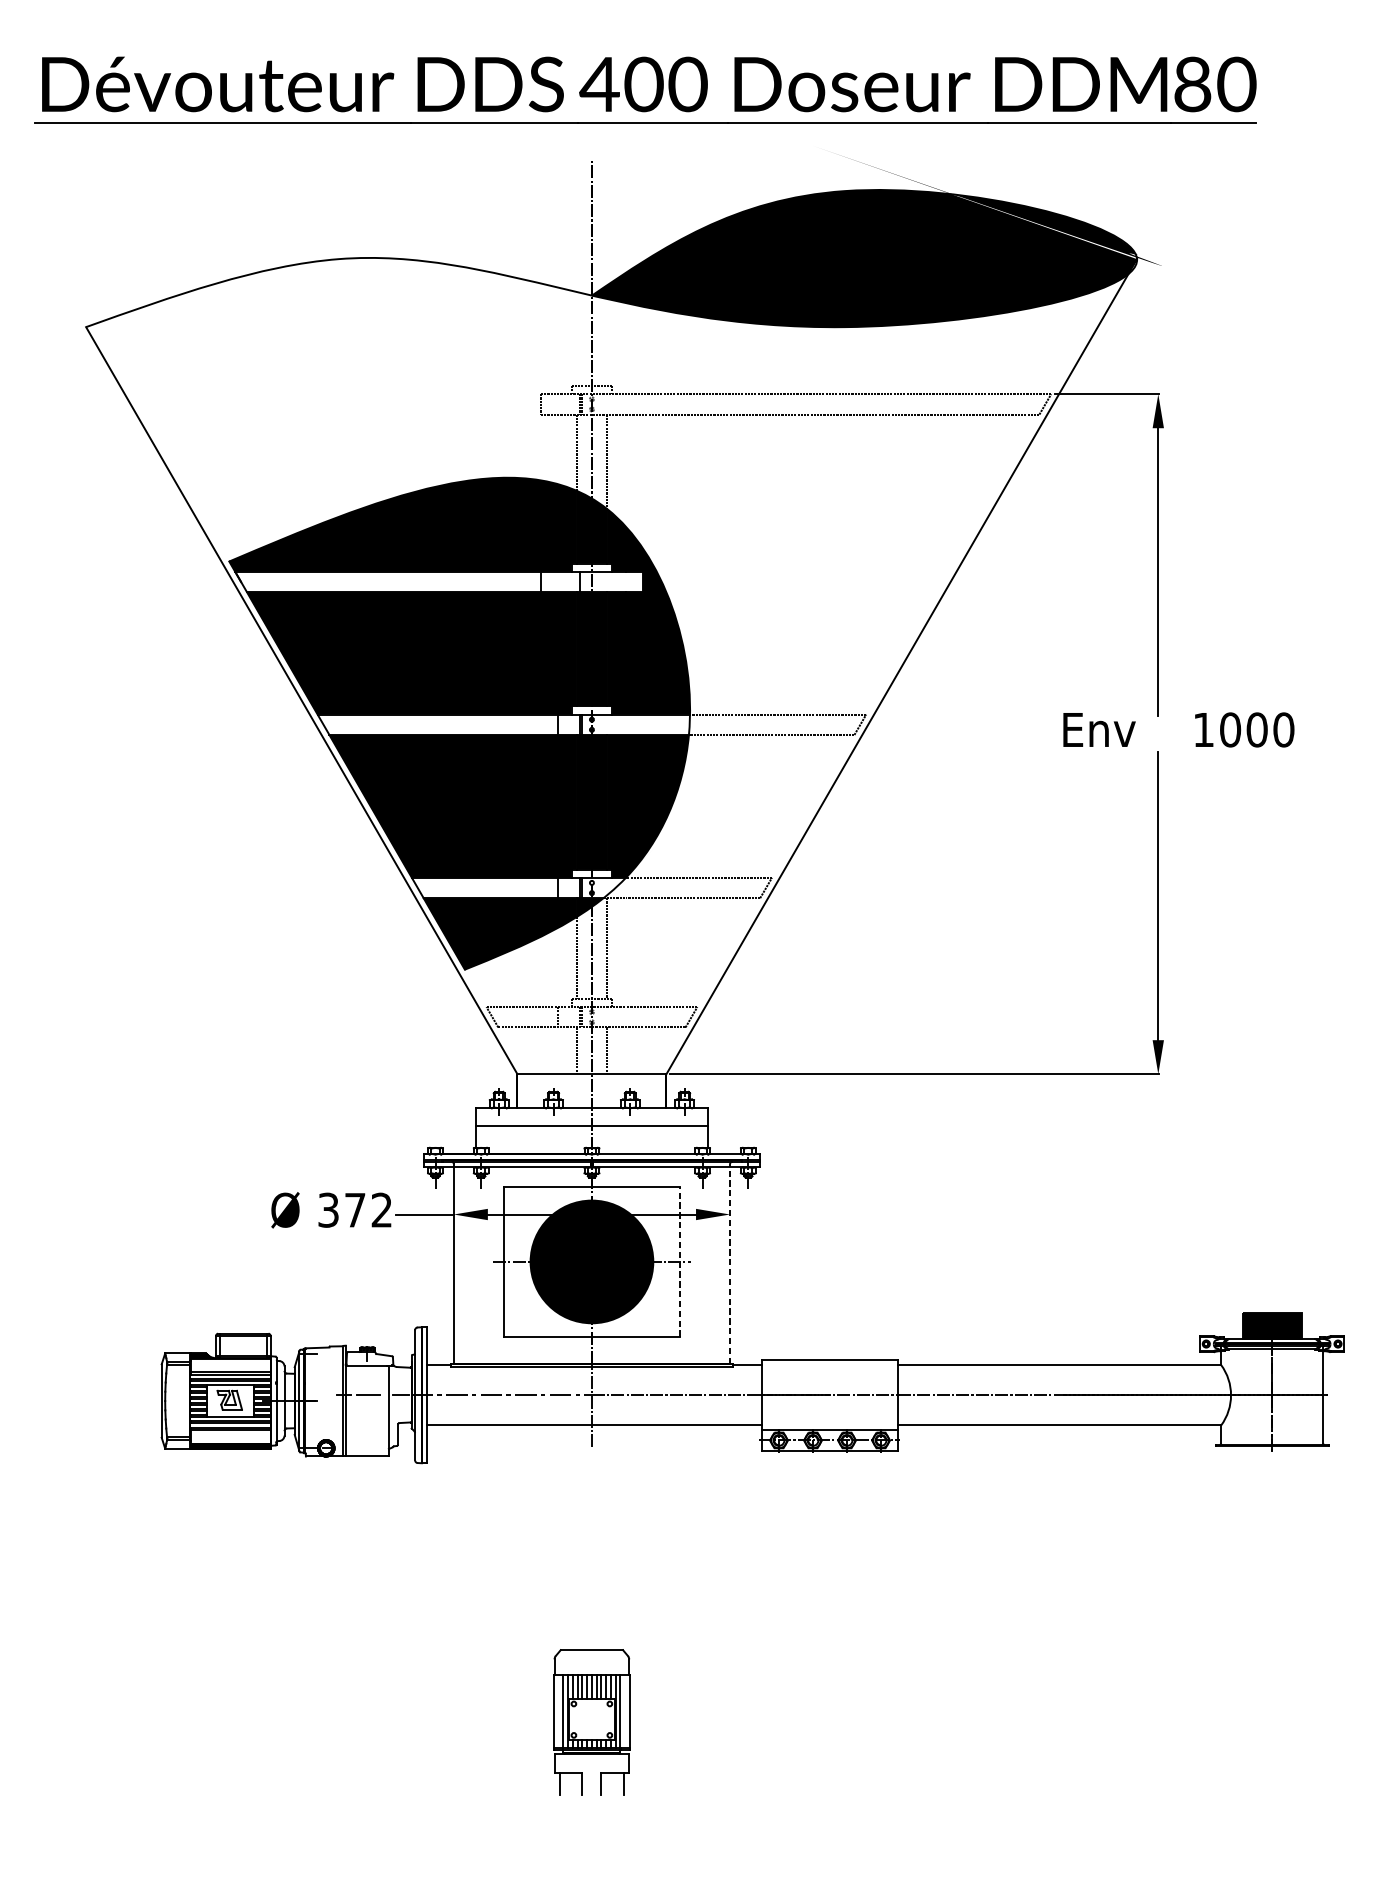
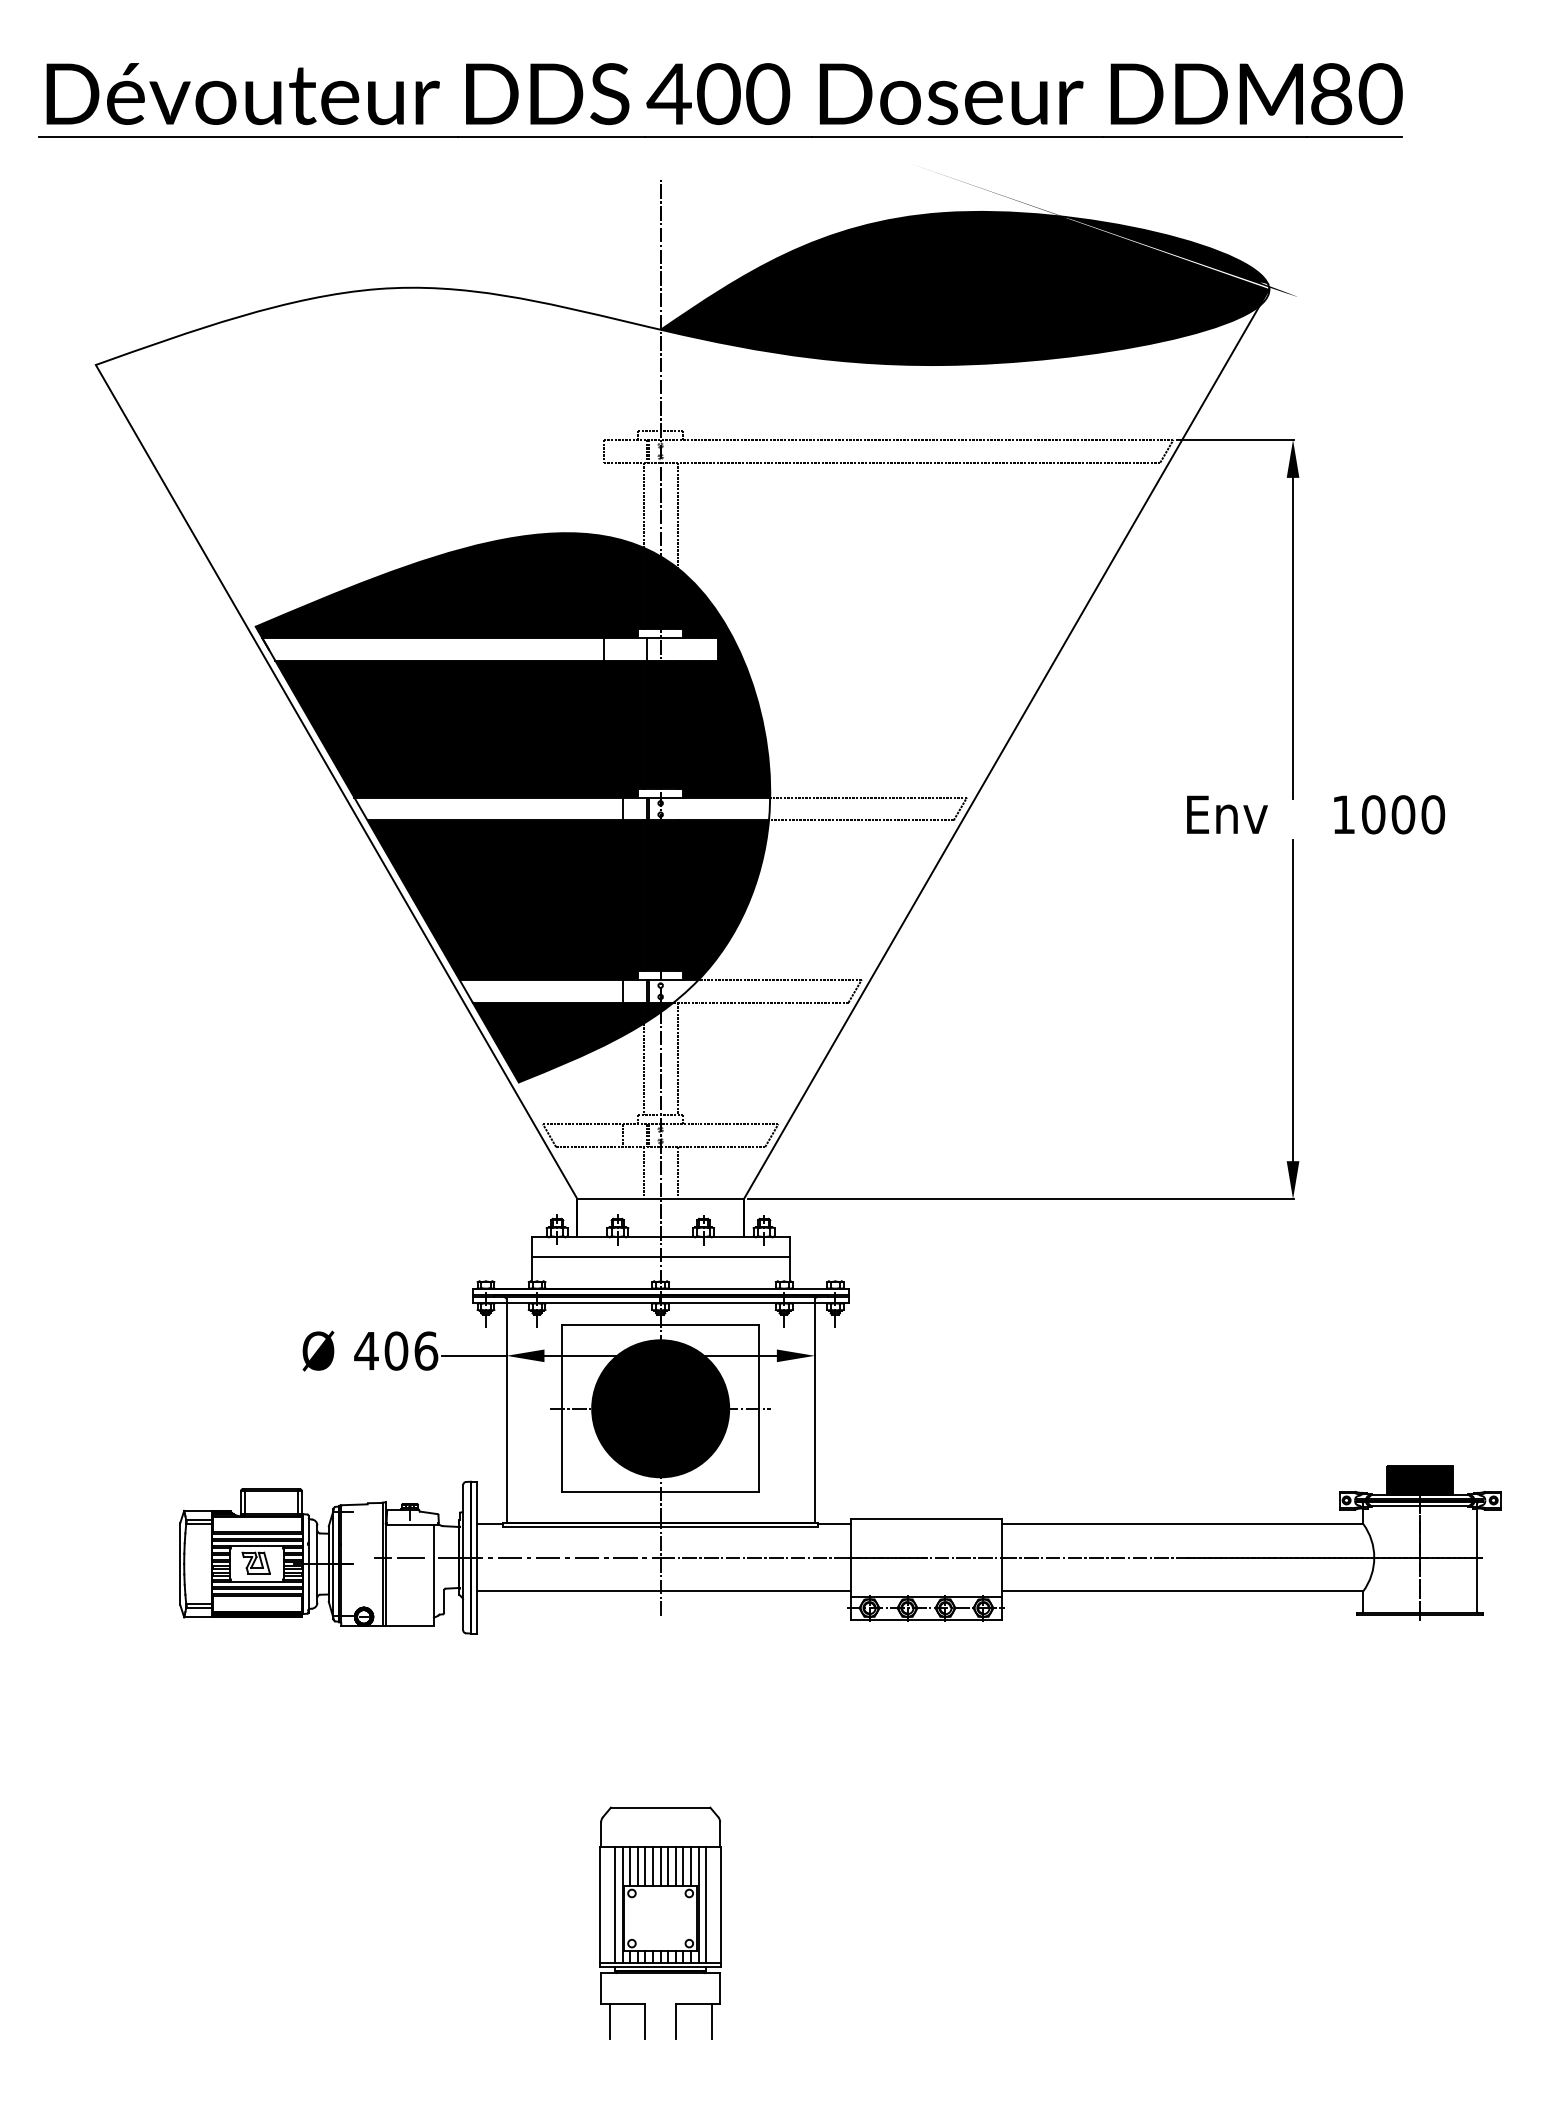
text: (355, 1209) -> (396, 1350), 372 -> 406
line: (680, 1261) -> (759, 1408), dashed -> solid
line: (729, 1264) -> (814, 1411), dashed -> solid
part: (591, 1722) -> (660, 1922), size x1.43

